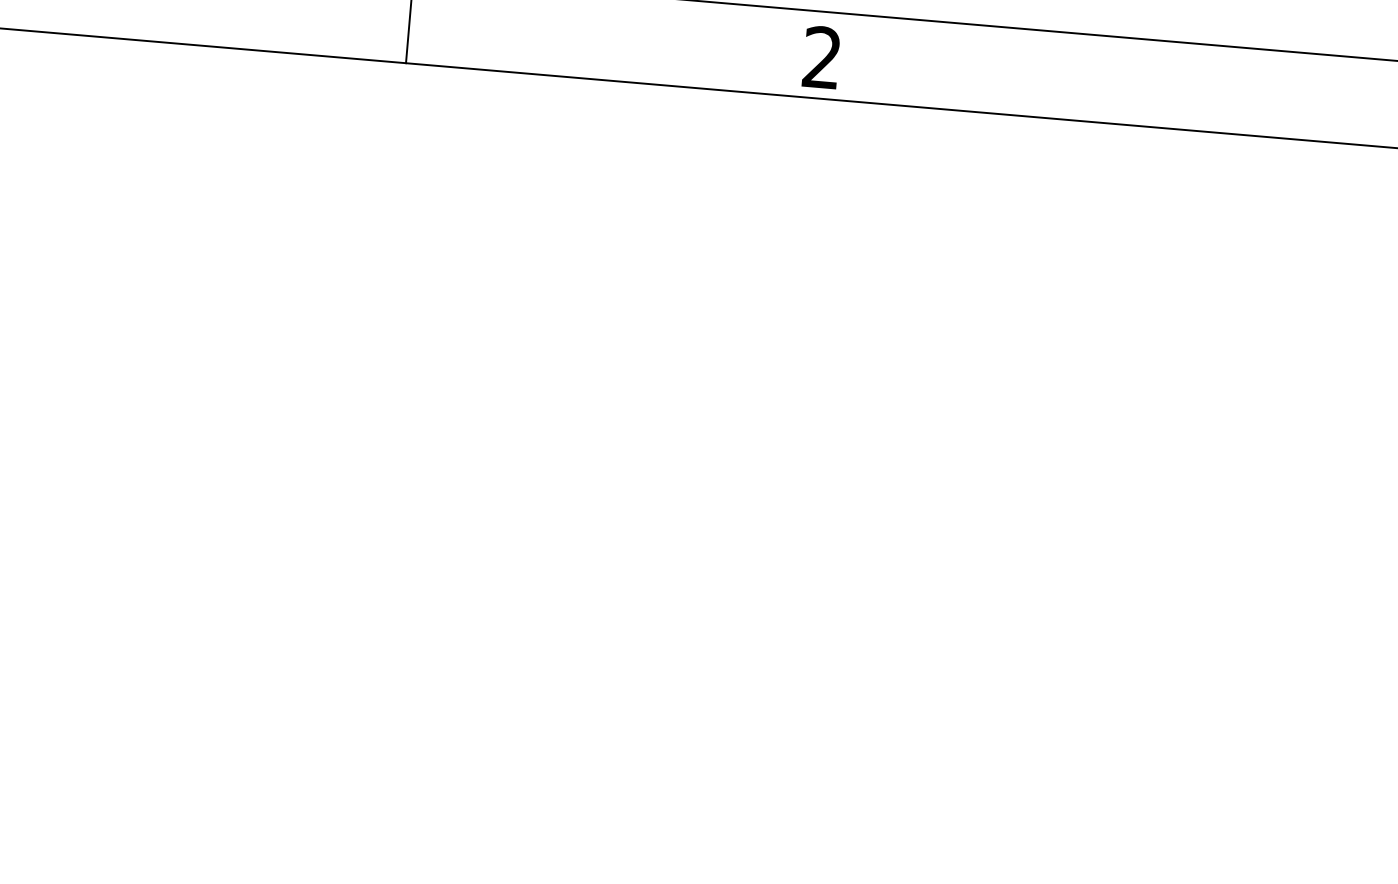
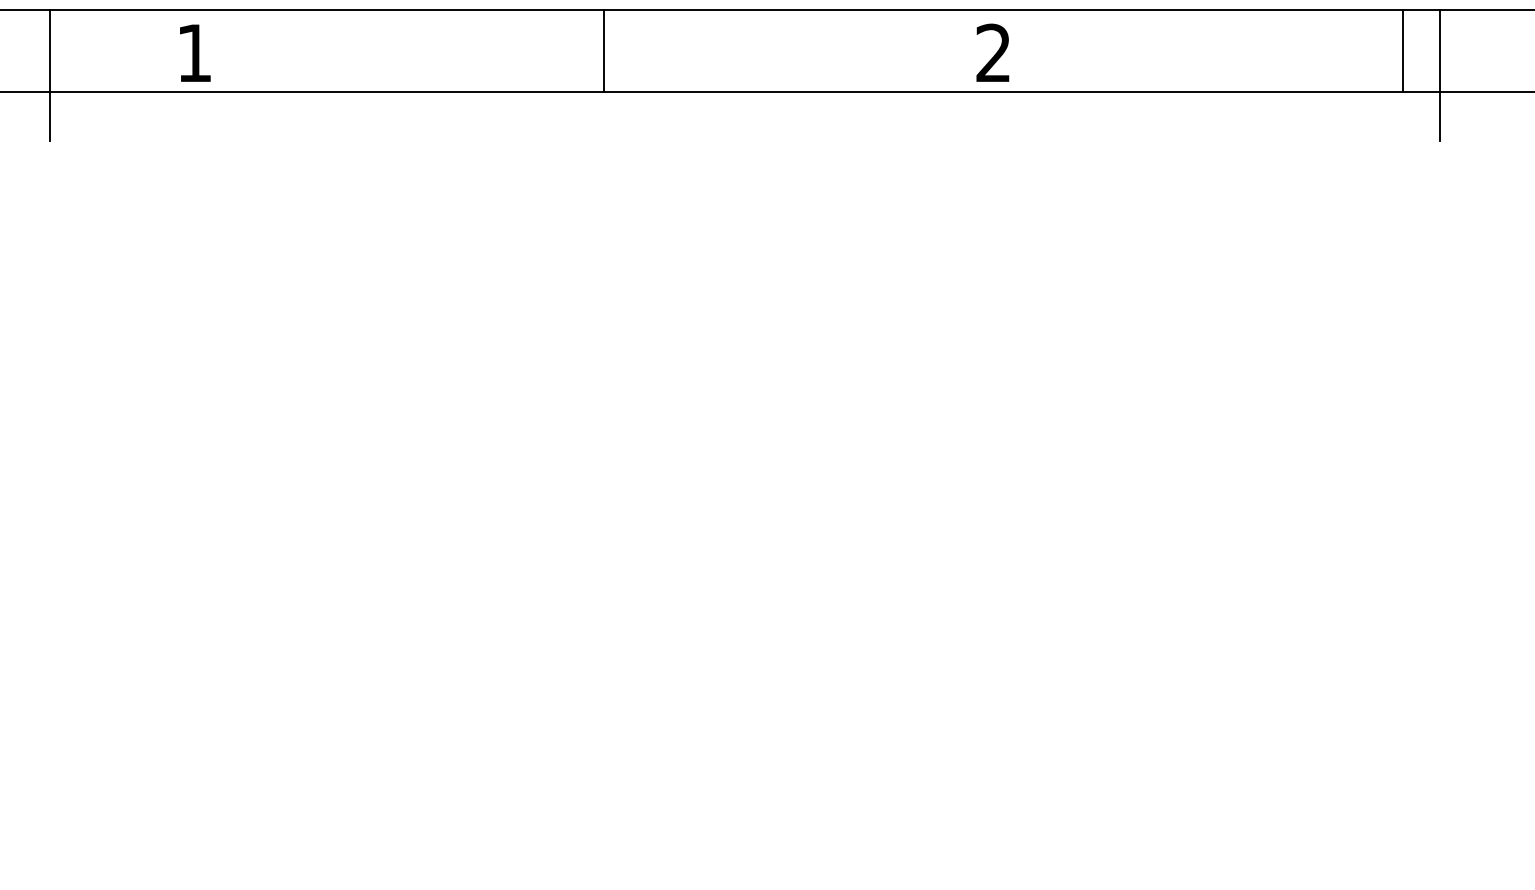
line: (1256, 92) -> (1403, 50), added
line: (1292, 121) -> (1439, 75), added

